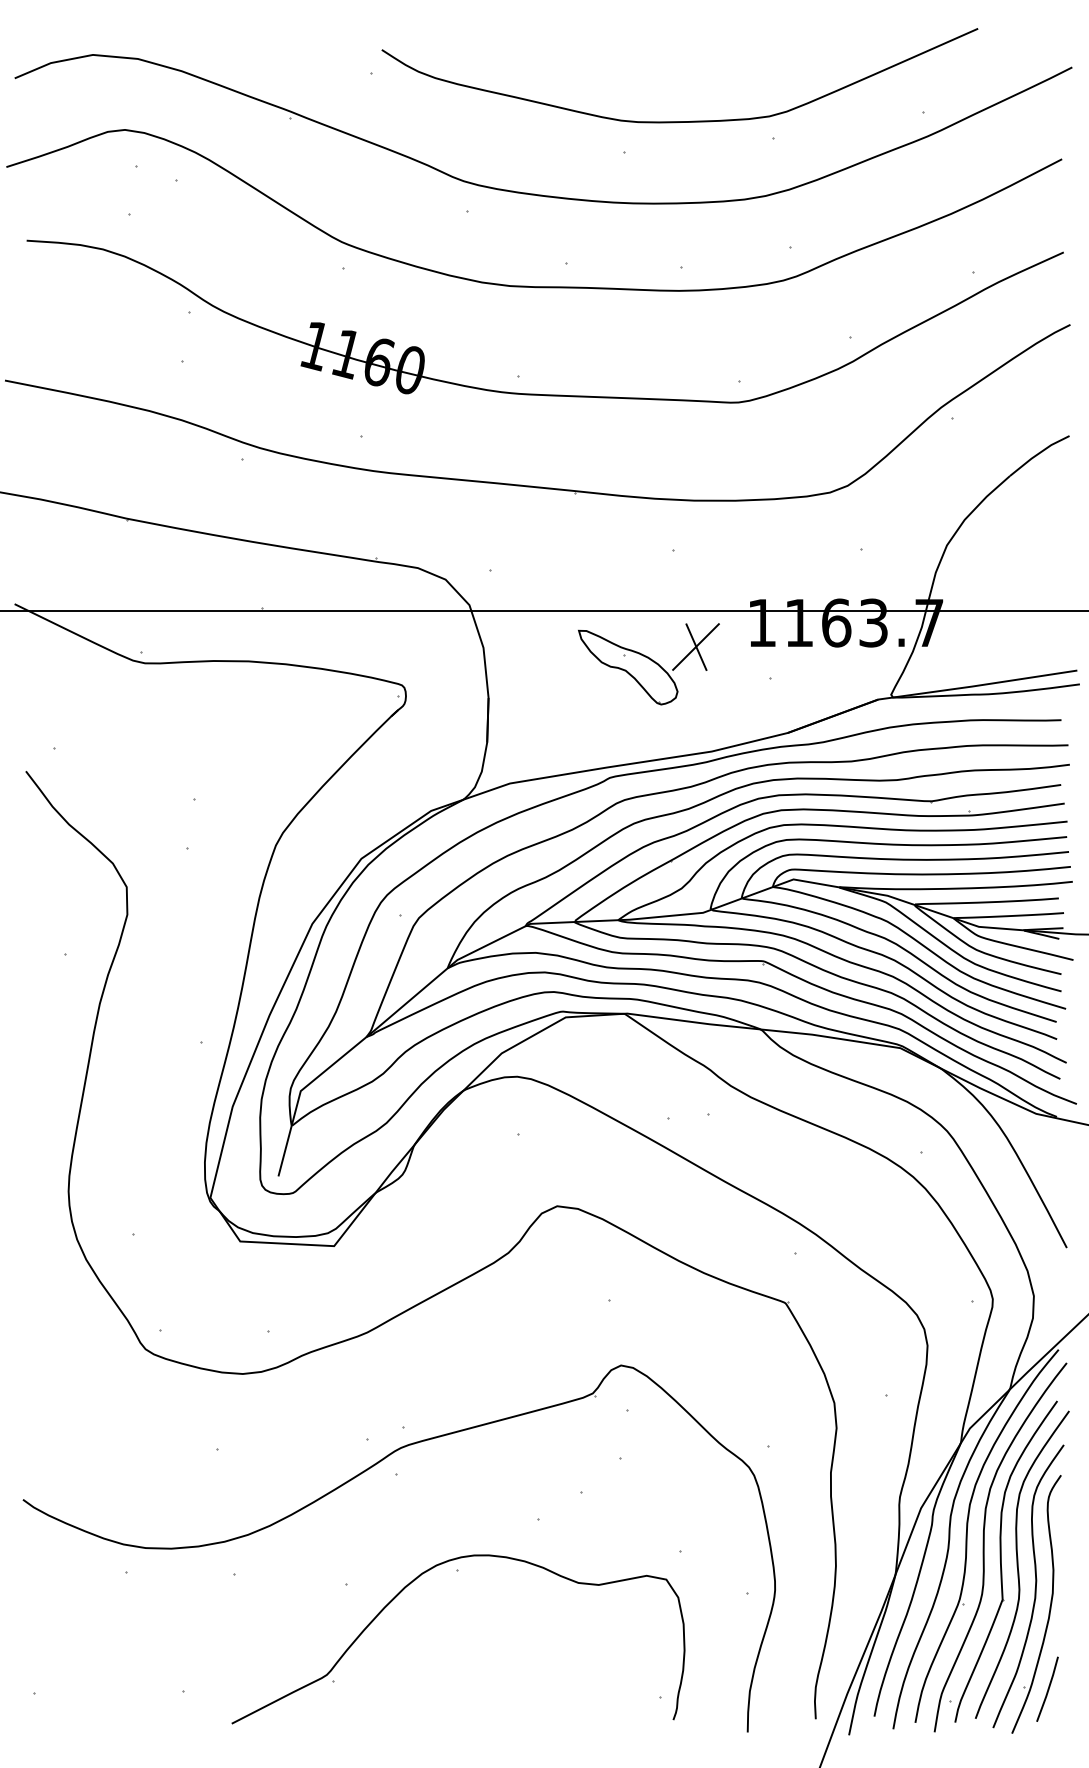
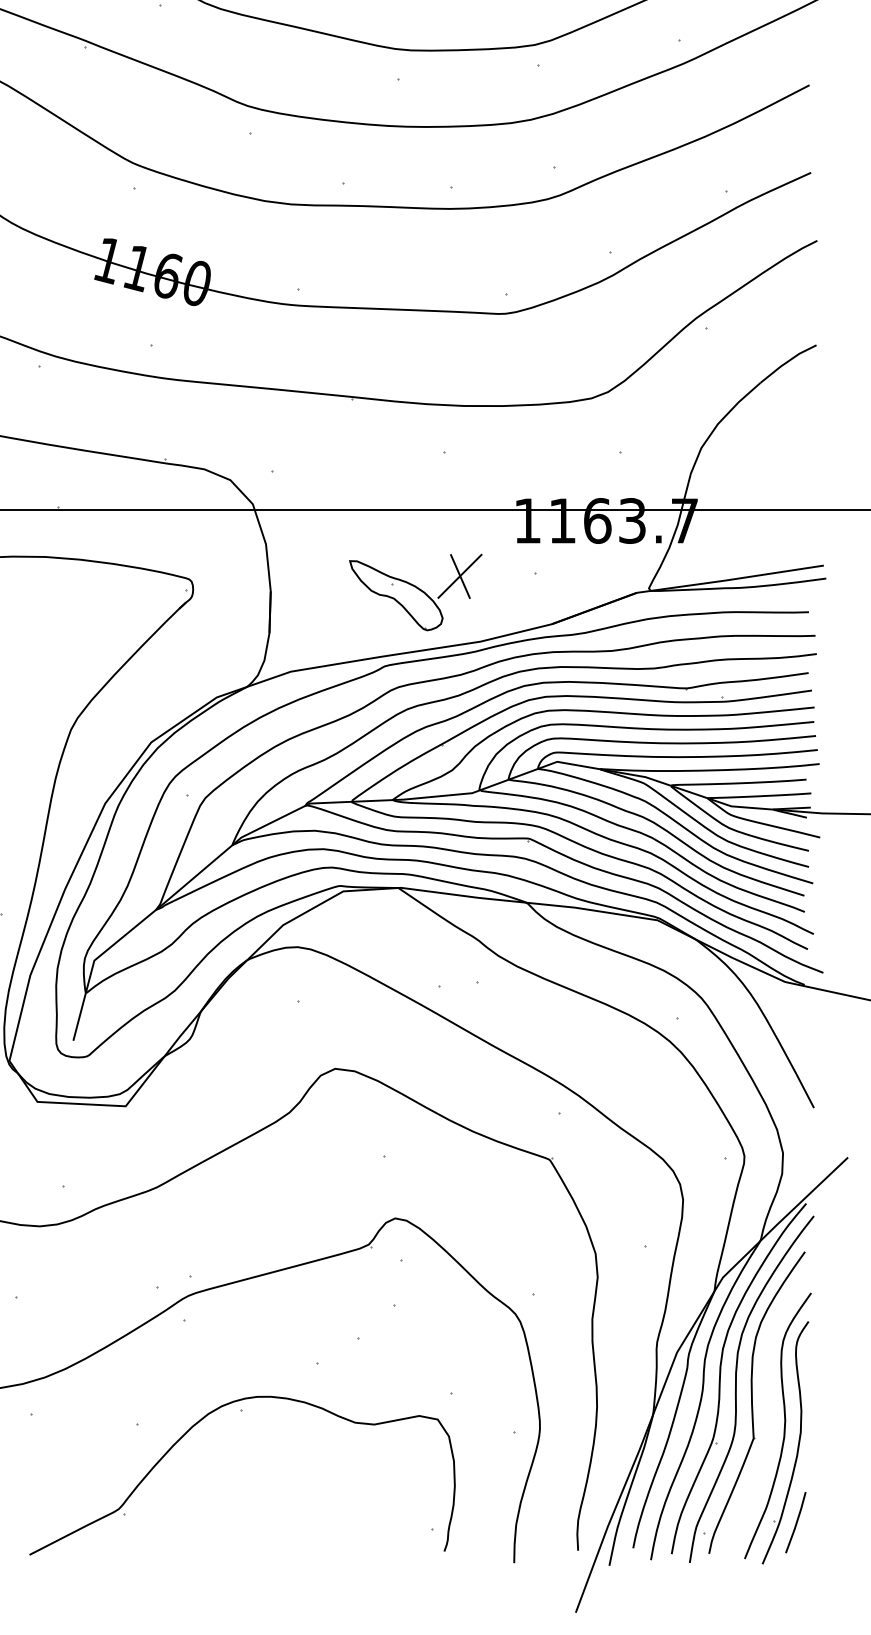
part: (648, 664) -> (415, 592), moved
curve: (1018, 1564) -> (768, 1405), removed

